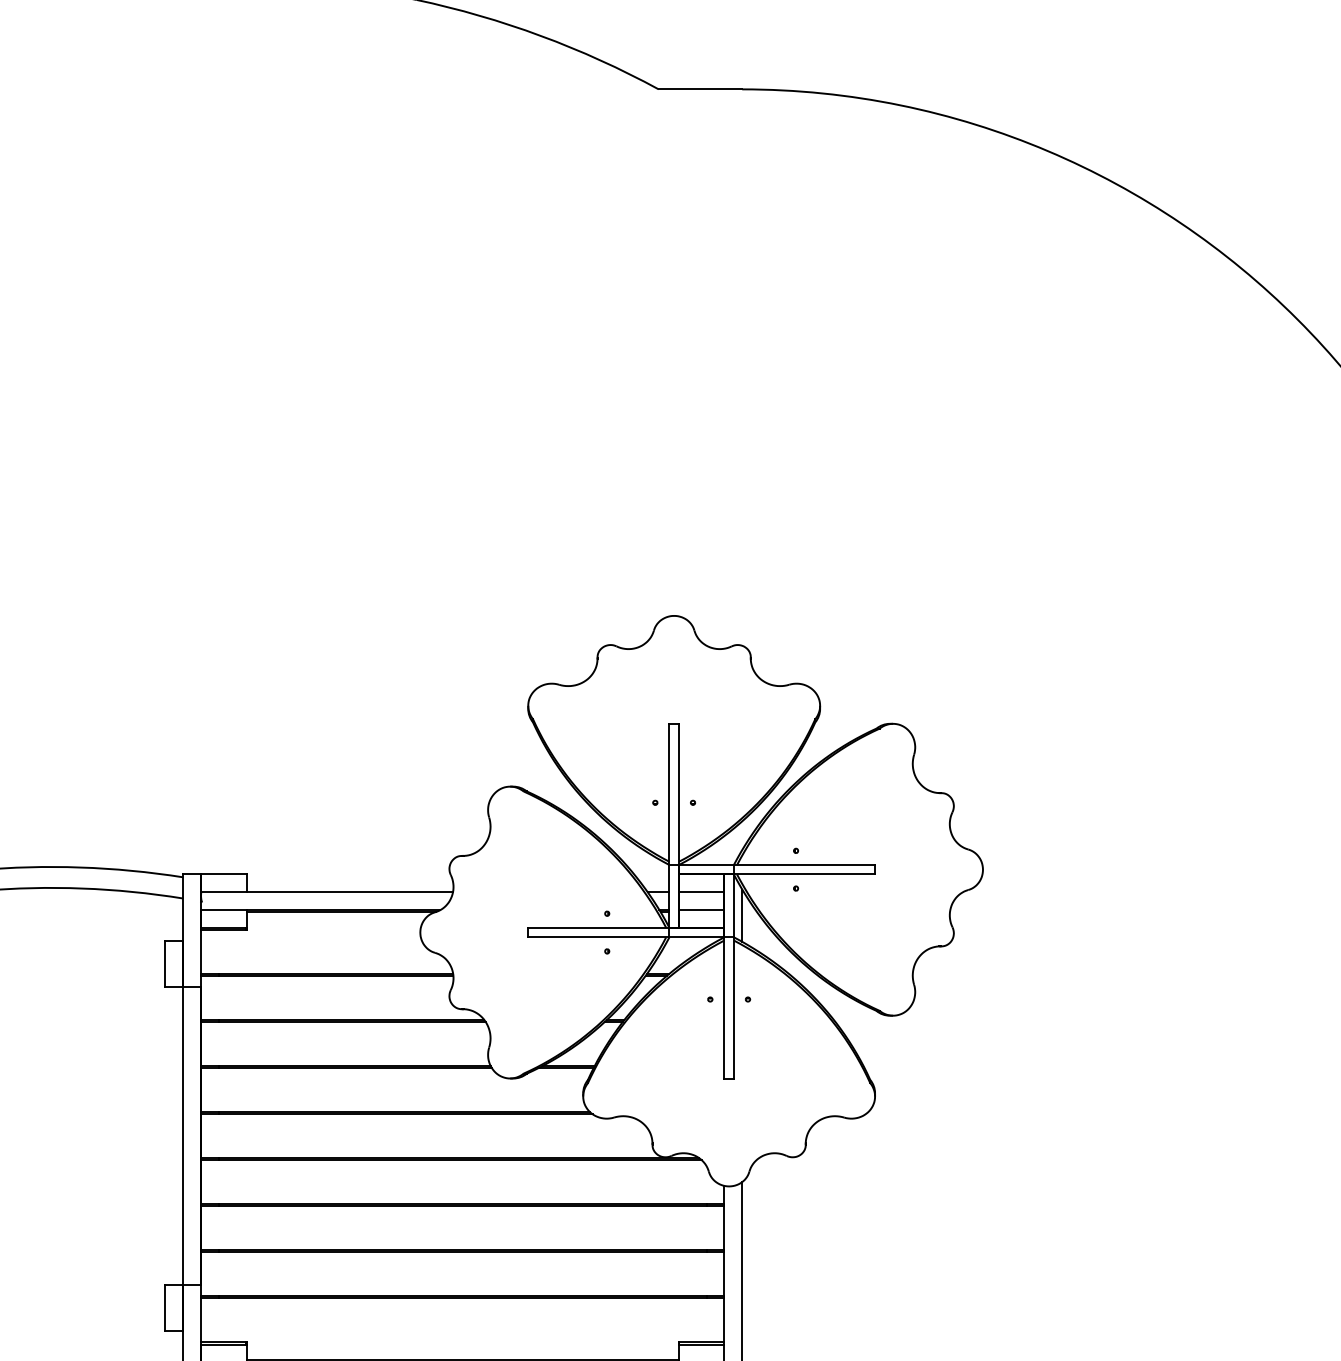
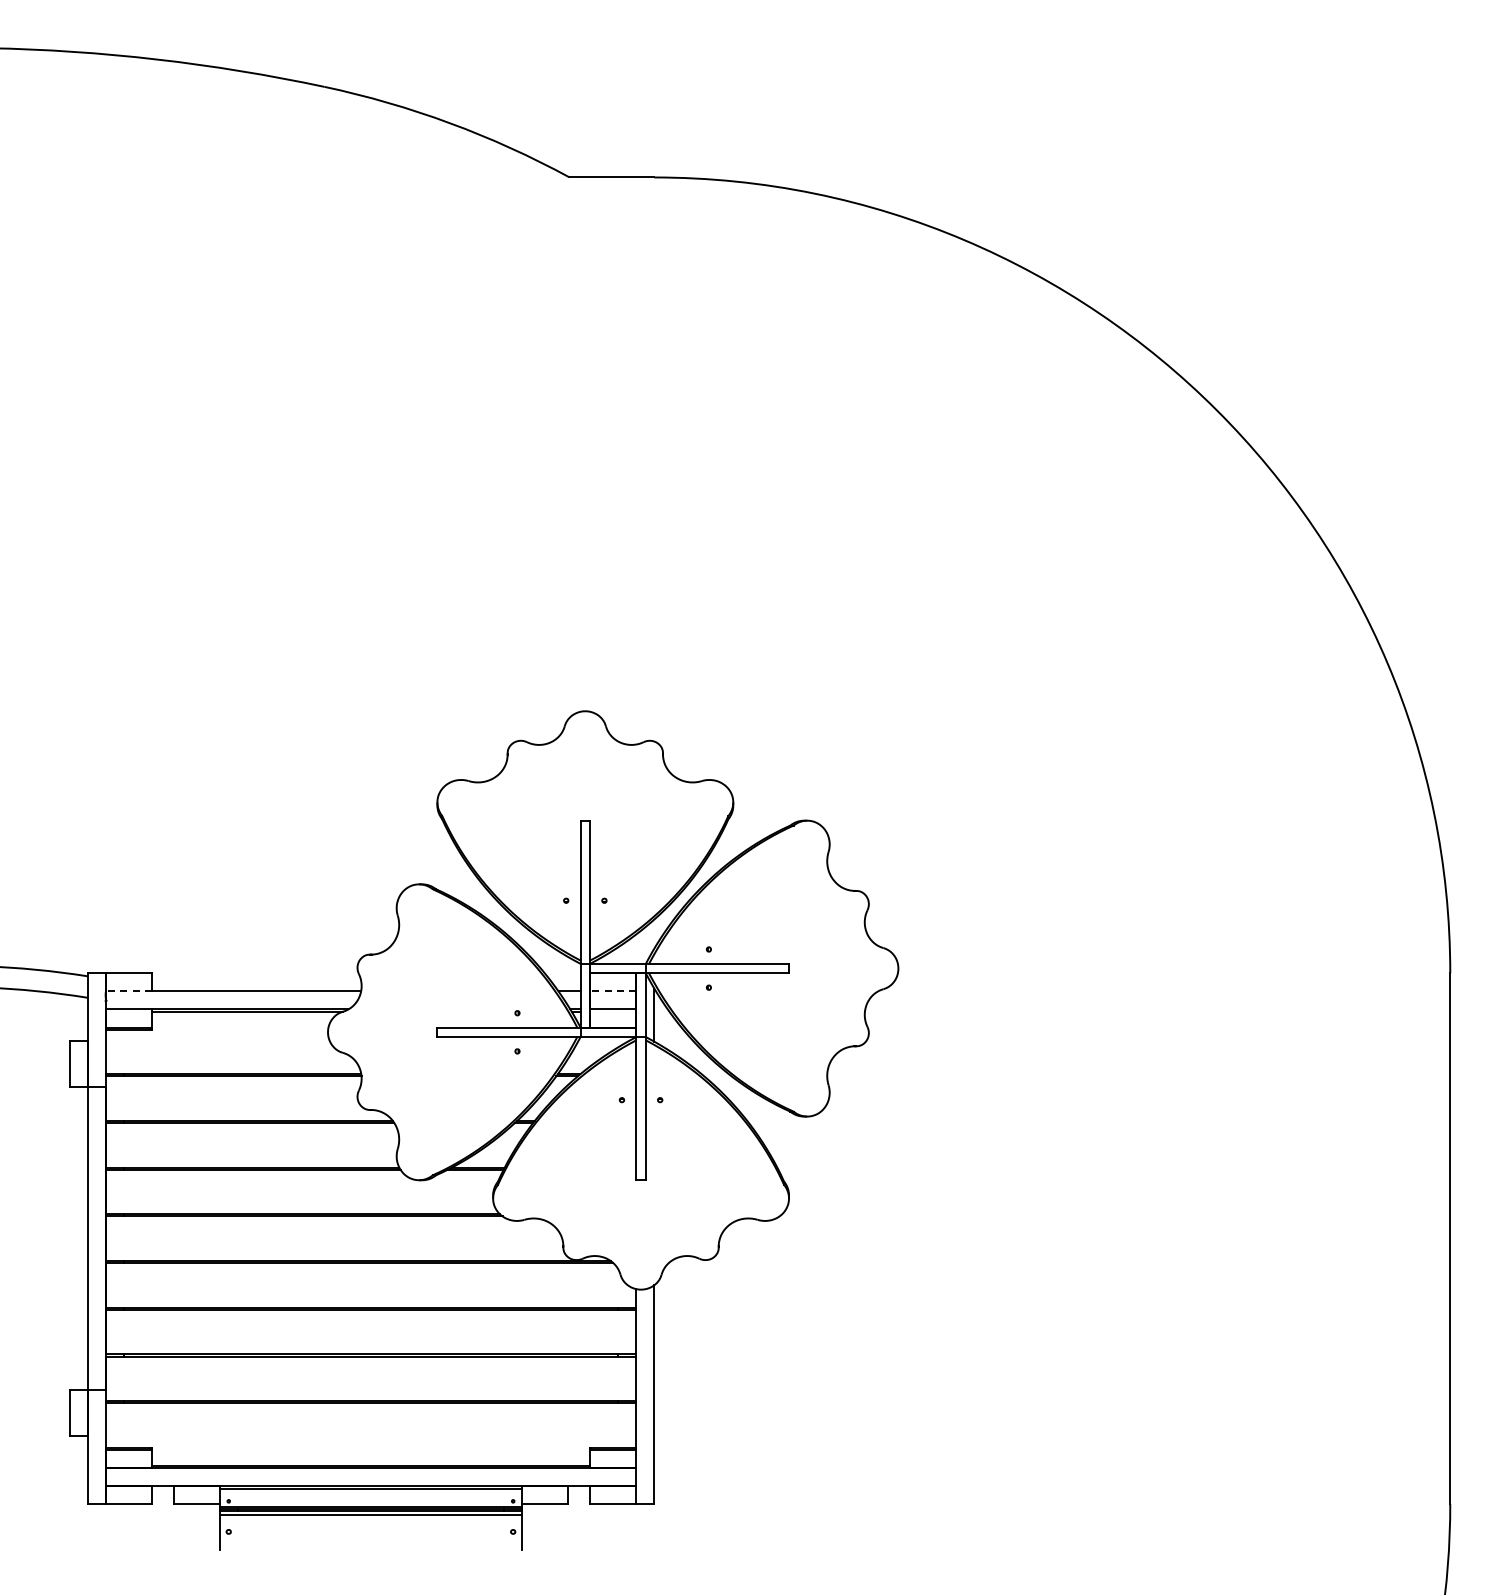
line: (223, 892) -> (128, 991), solid -> dashed
line: (700, 892) -> (612, 991), solid -> dashed

